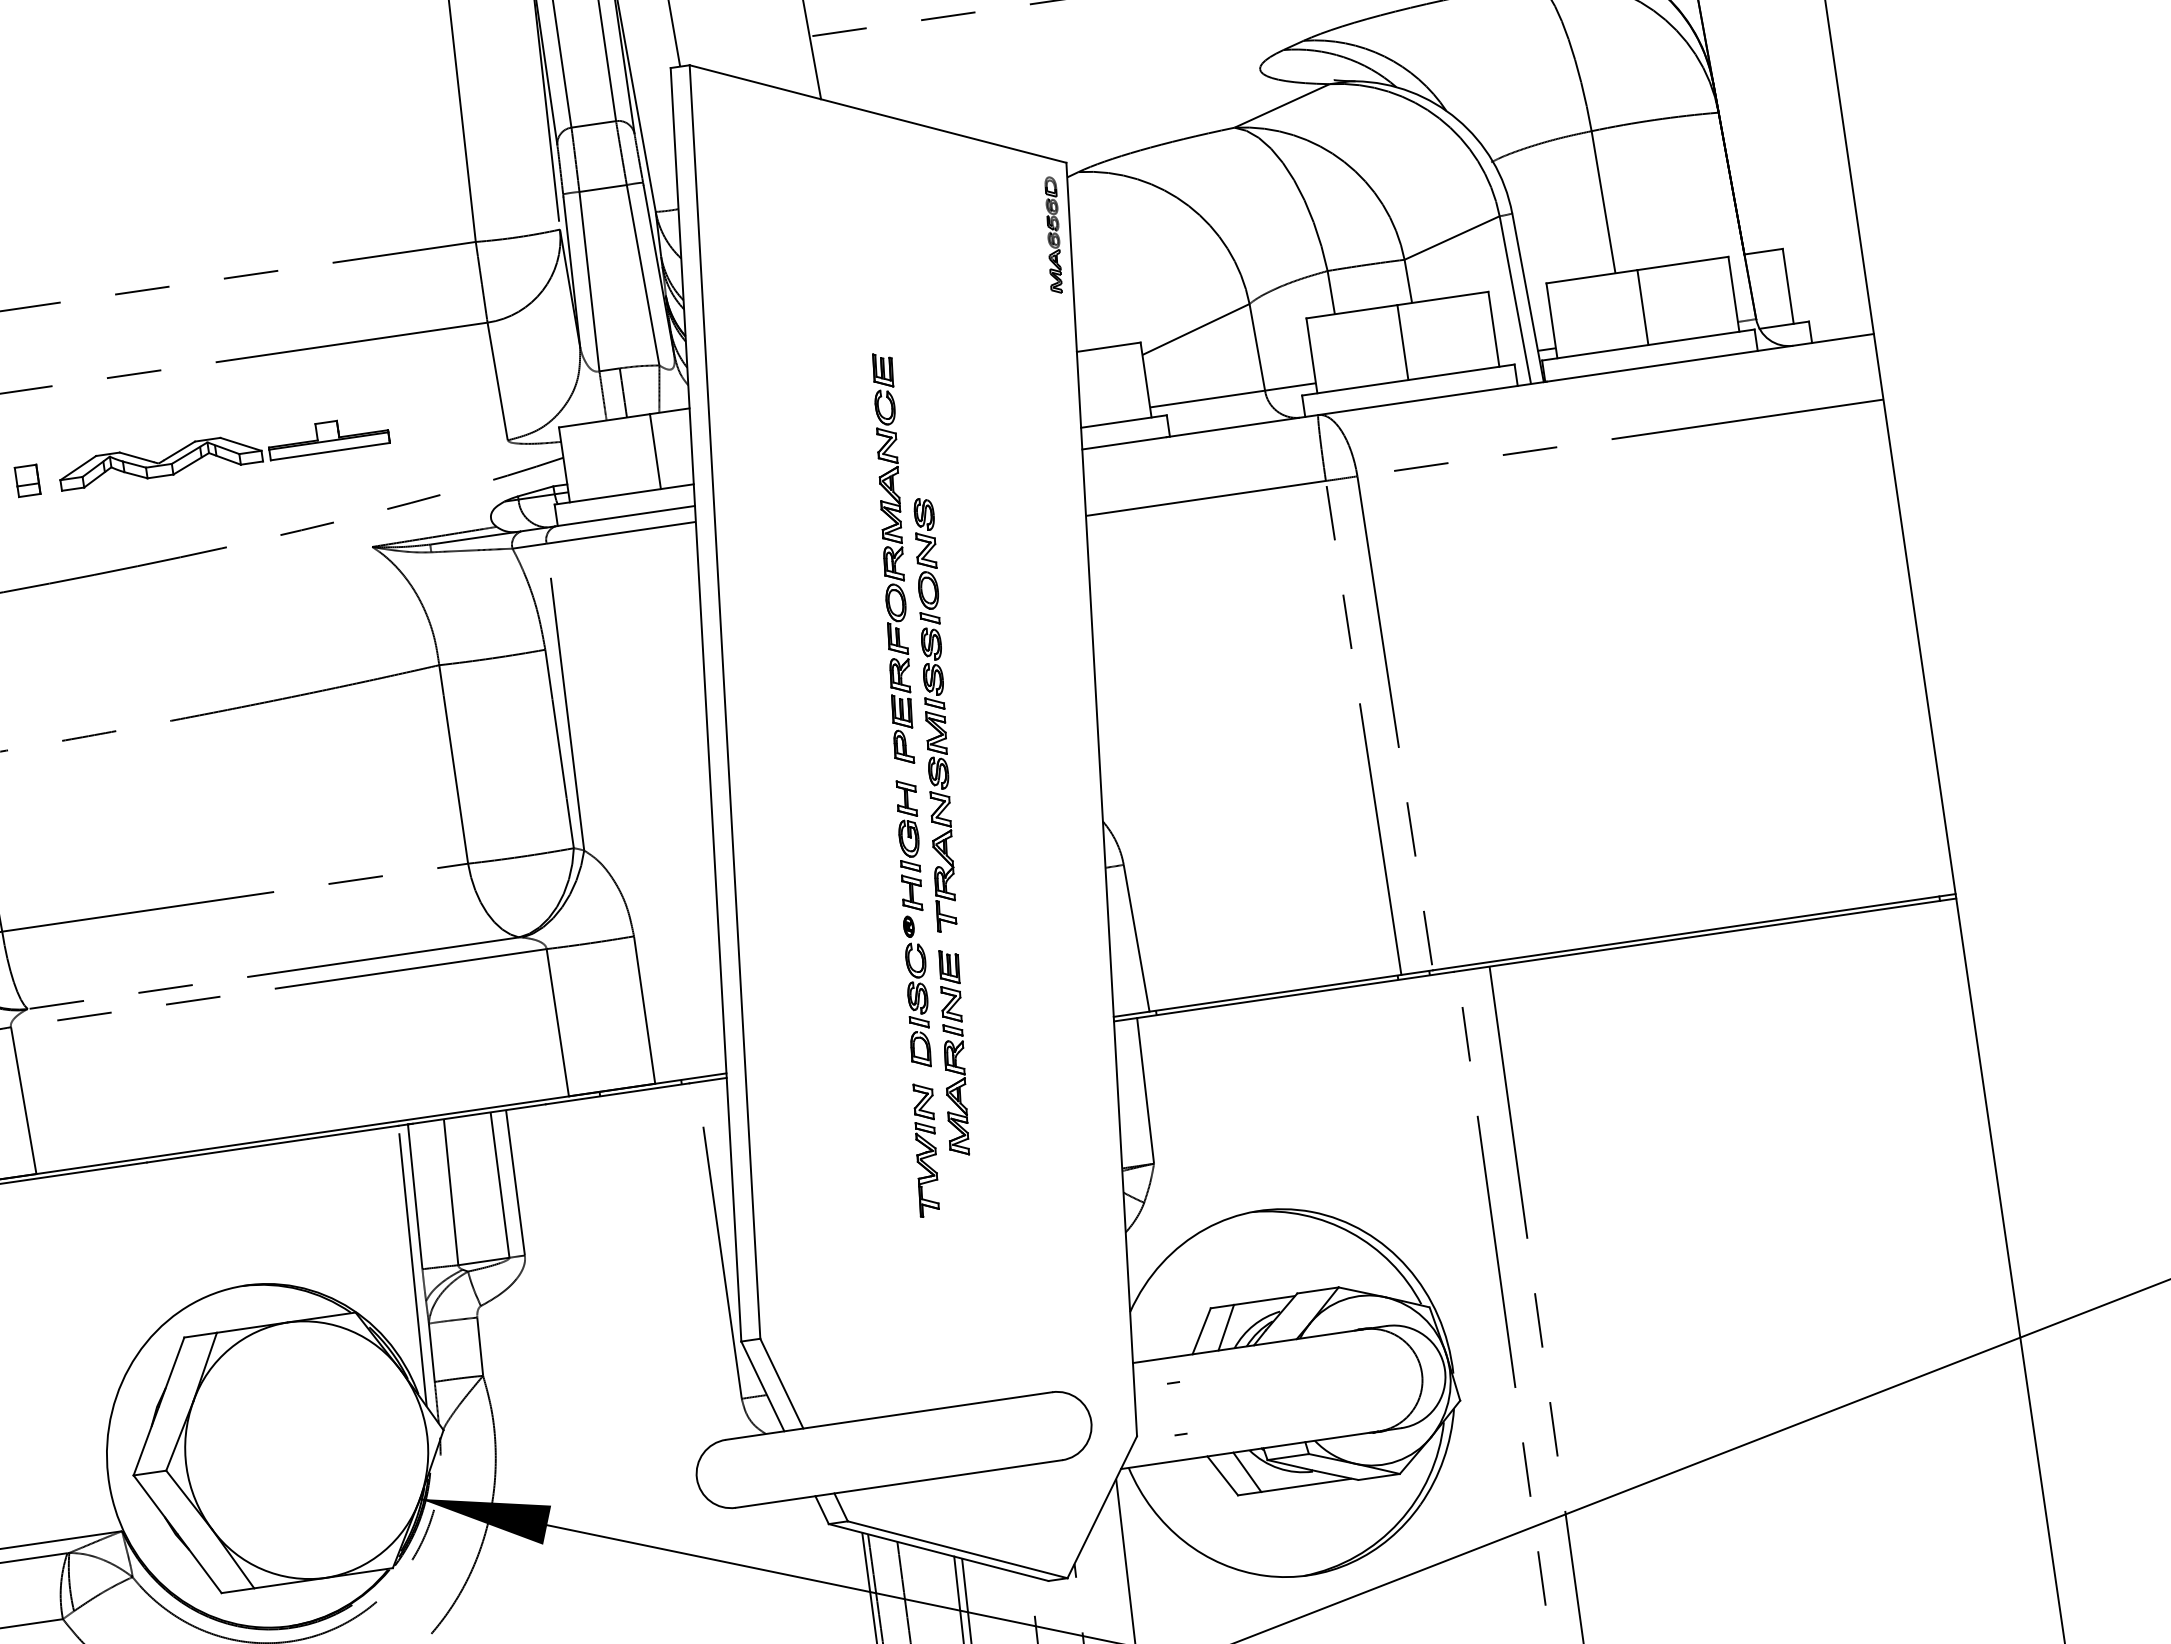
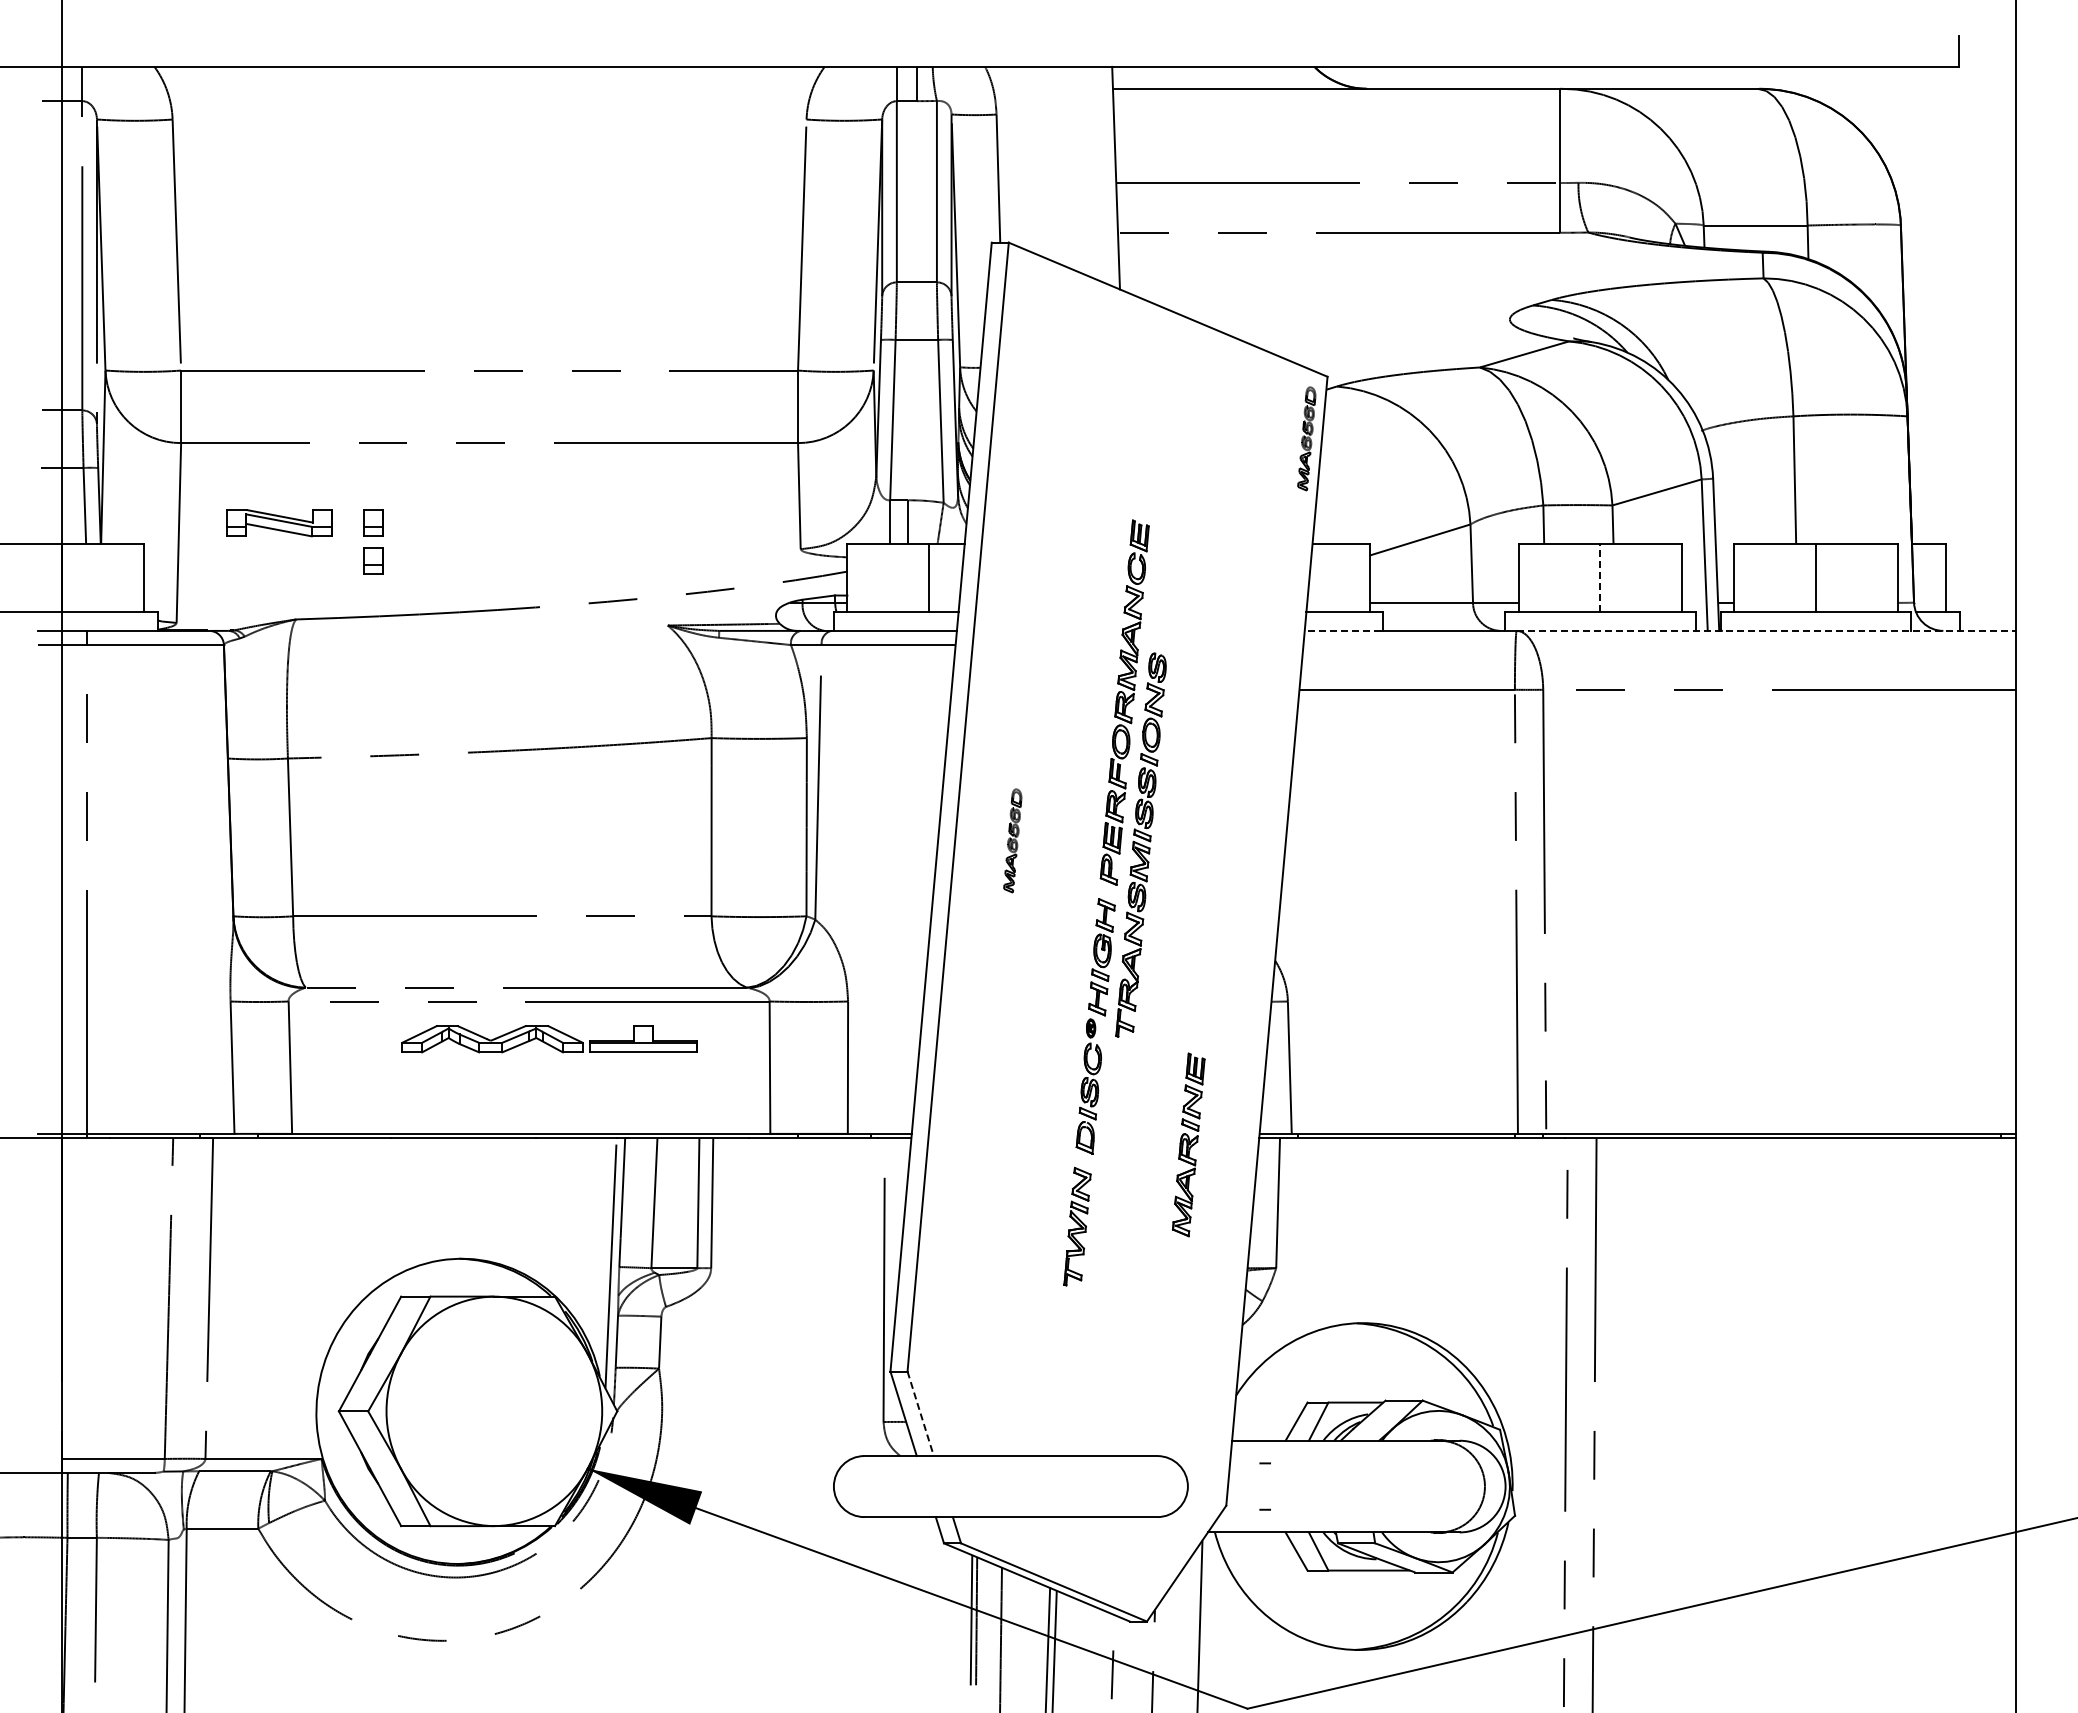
line: (1403, 343) -> (1600, 578), solid -> dashed
line: (1596, 374) -> (1766, 630), solid -> dashed
line: (1124, 442) -> (1342, 630), solid -> dashed
part: (223, 452) -> (549, 1039), moved
part: (33, 522) -> (373, 560), added
part: (790, 730) -> (1012, 840), added
part: (953, 1052) -> (1188, 1144), moved
line: (781, 1384) -> (920, 1414), solid -> dashed

